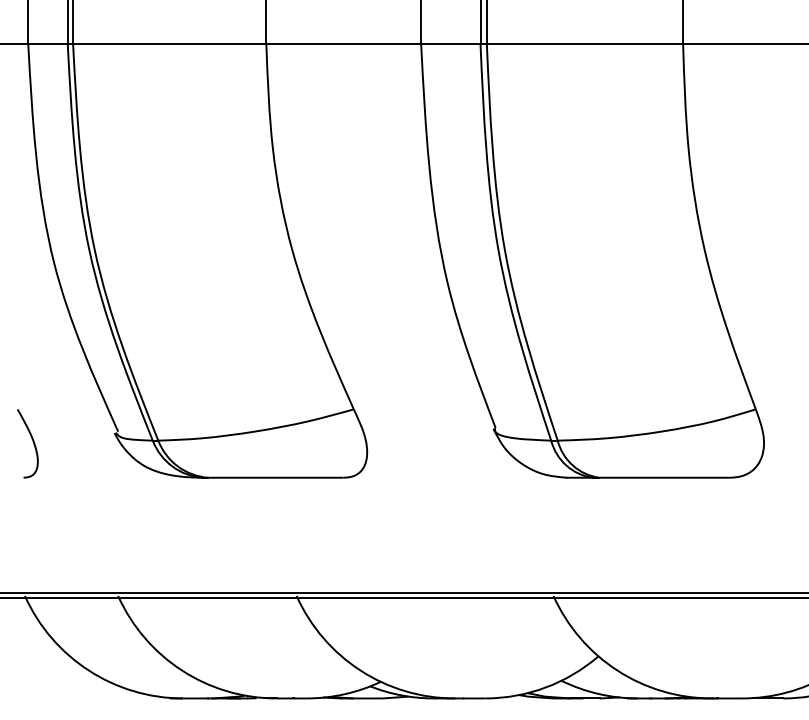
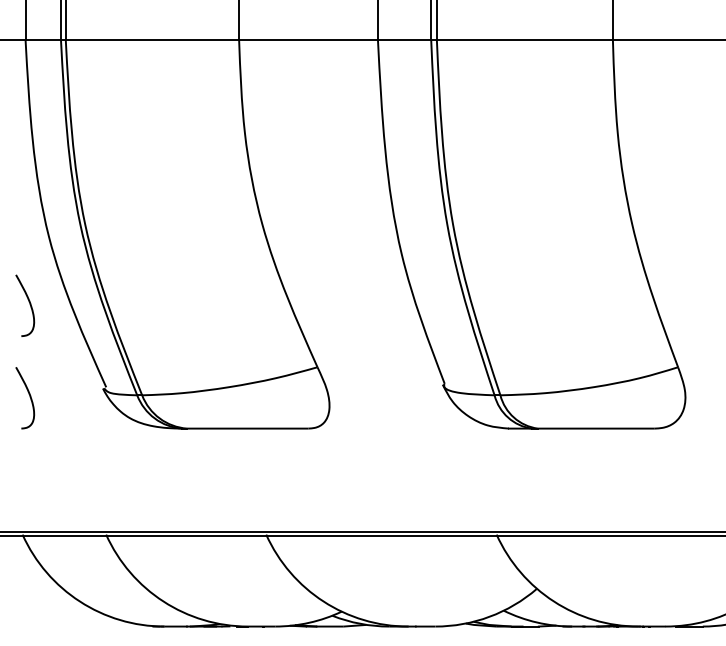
curve: (32, 338) -> (29, 303), added

